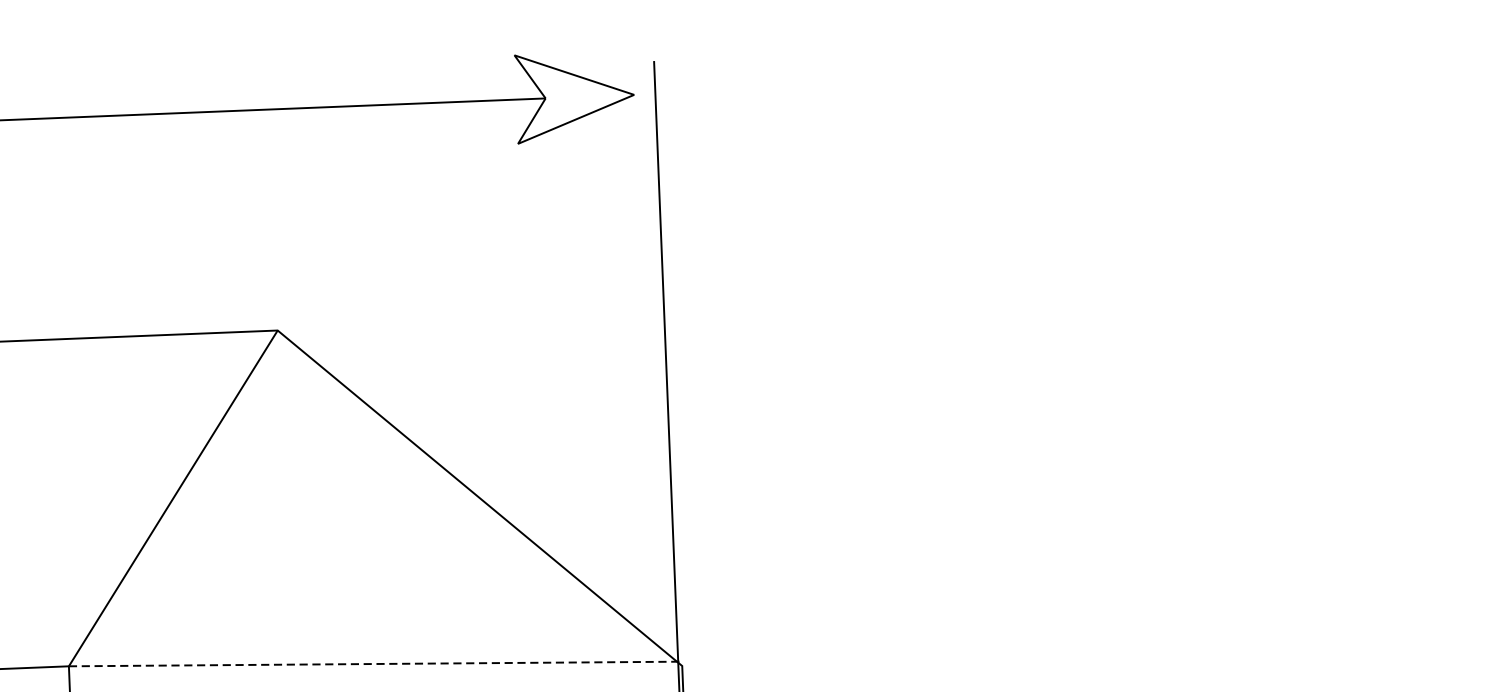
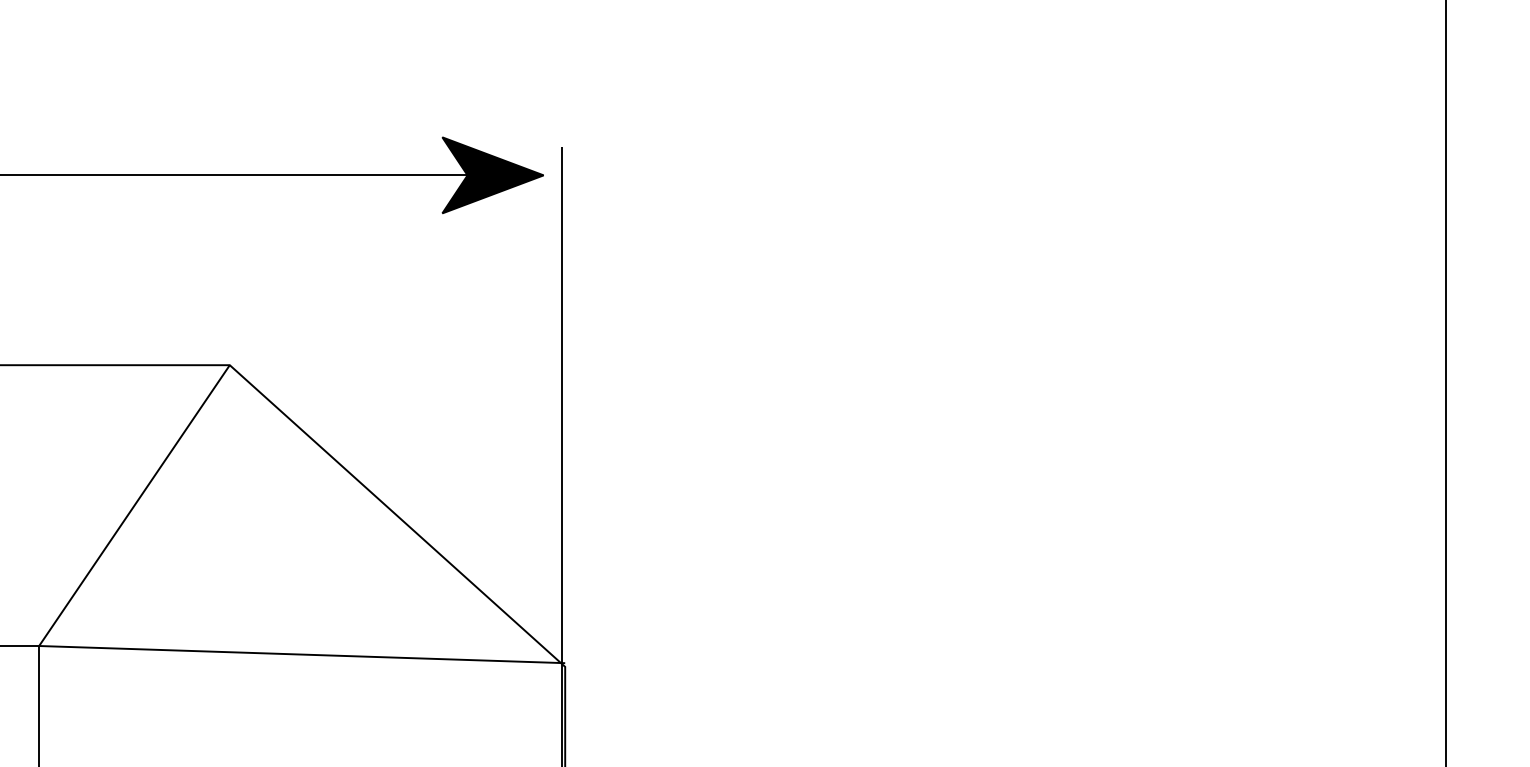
fill: (574, 97) -> (492, 175), added
line: (375, 663) -> (302, 654), dashed -> solid

